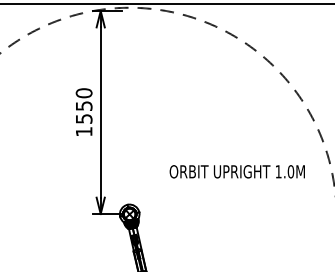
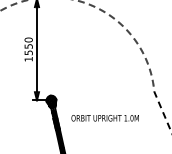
text: (235, 172) -> (104, 118), moved

